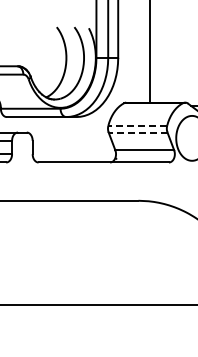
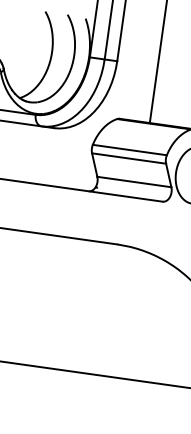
line: (137, 125) -> (129, 149), dashed -> solid
line: (137, 132) -> (128, 158), dashed -> solid

